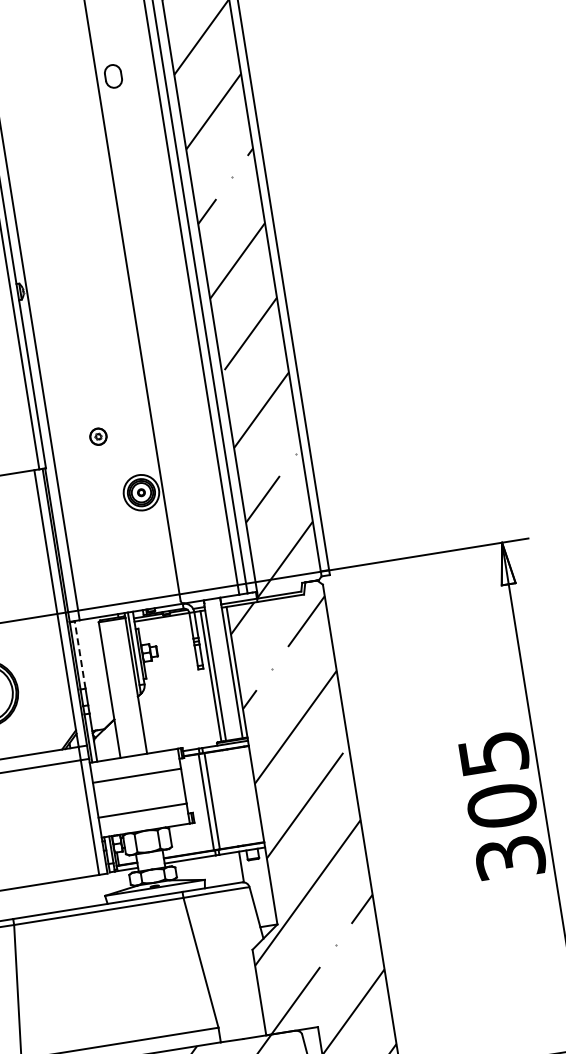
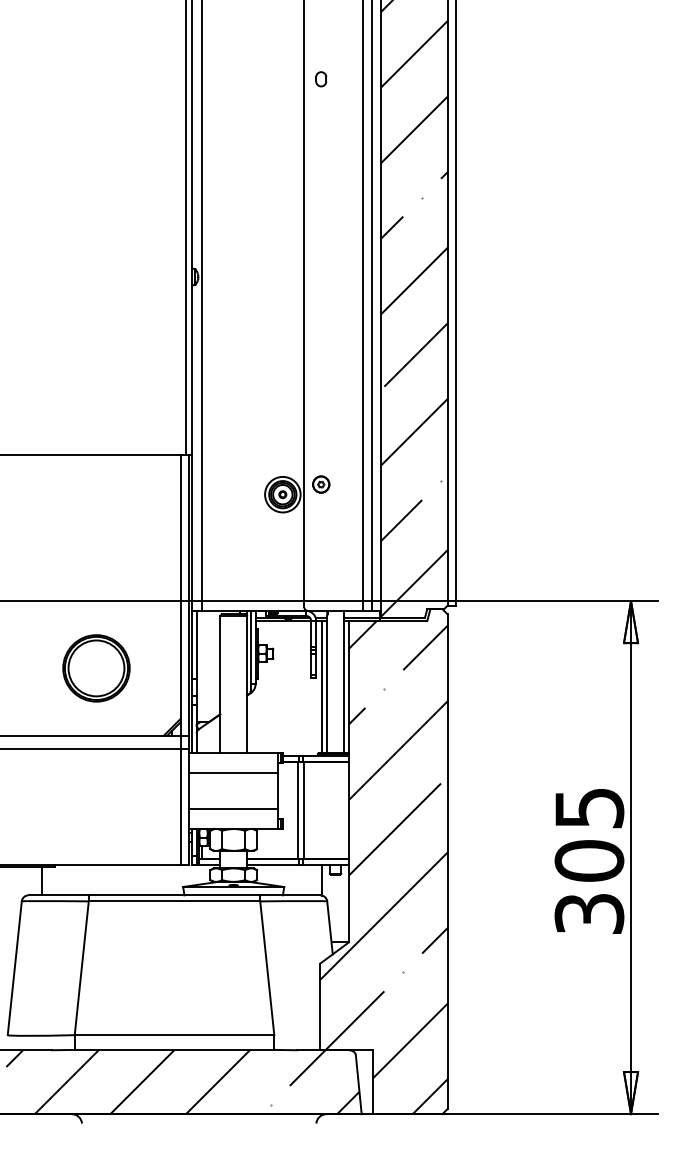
part: (113, 76) -> (321, 79), size x0.62
part: (98, 436) -> (321, 484), moved
line: (79, 654) -> (196, 644), dashed -> solid

